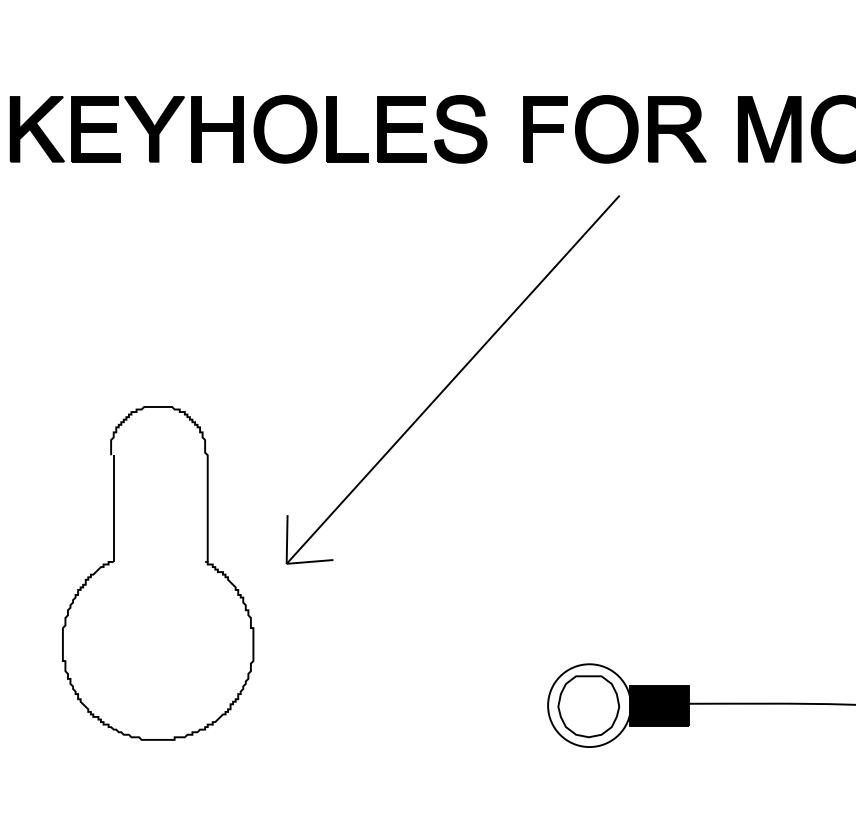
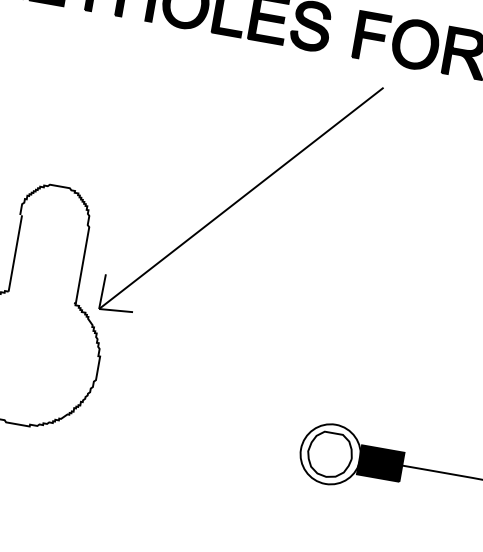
part: (452, 379) -> (240, 198), moved

